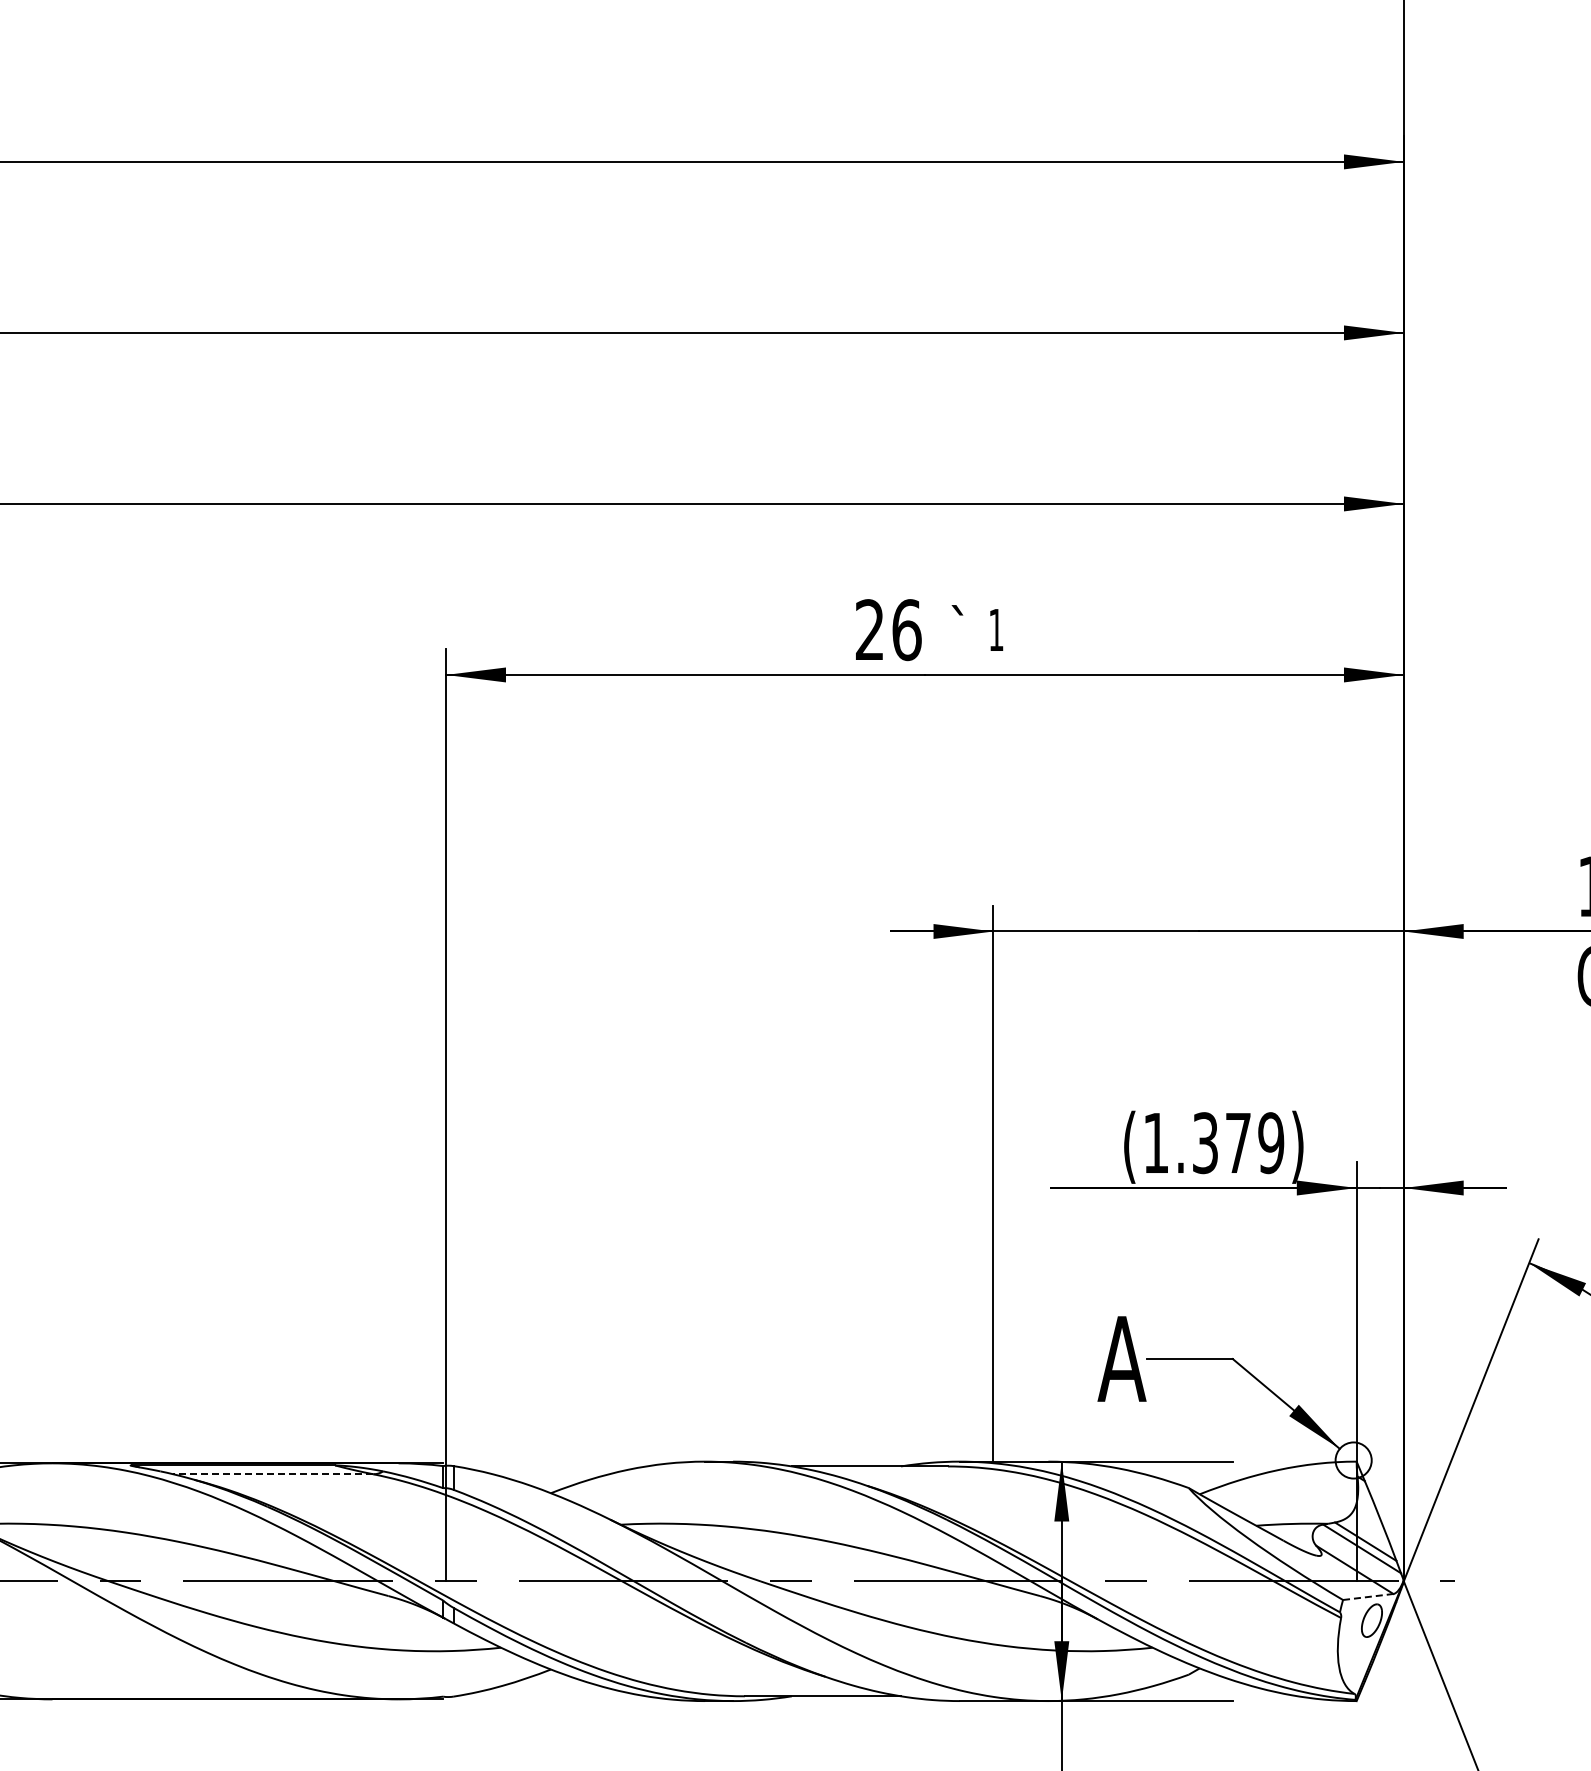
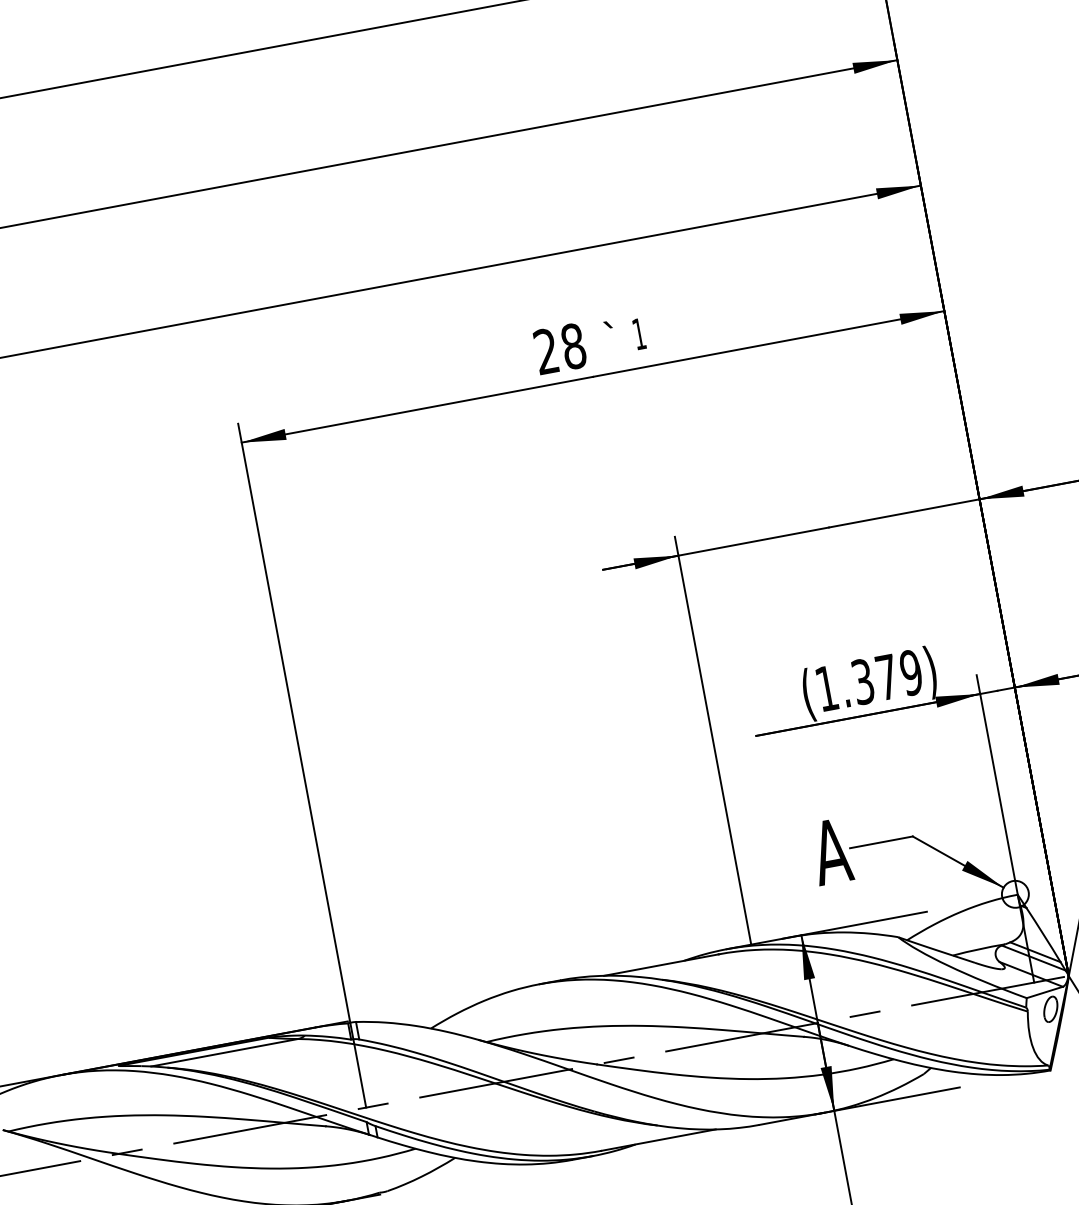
text: (906, 629) -> (573, 346), 26 -> 28
line: (272, 1474) -> (224, 1053), dashed -> solid
line: (1368, 1596) -> (1044, 992), dashed -> solid

